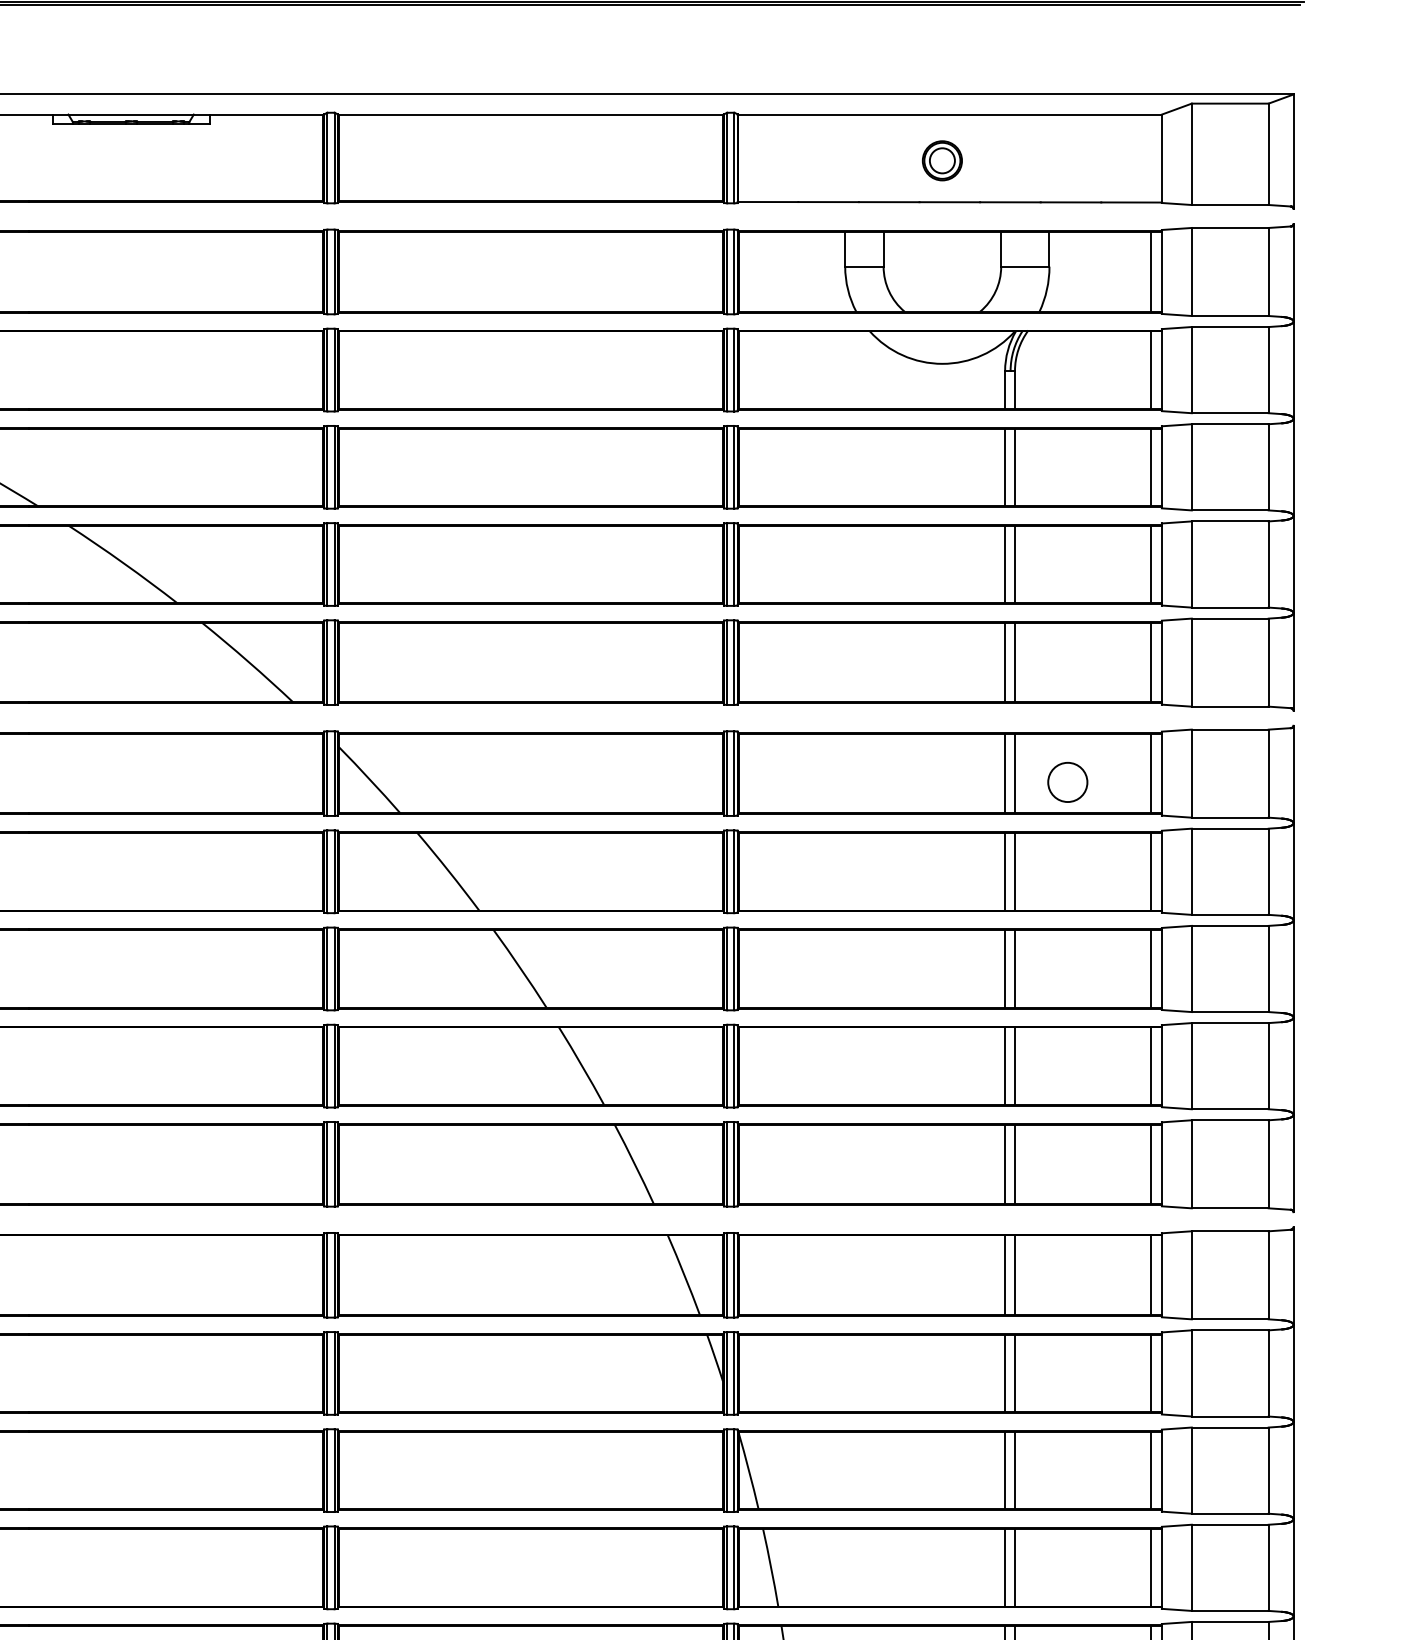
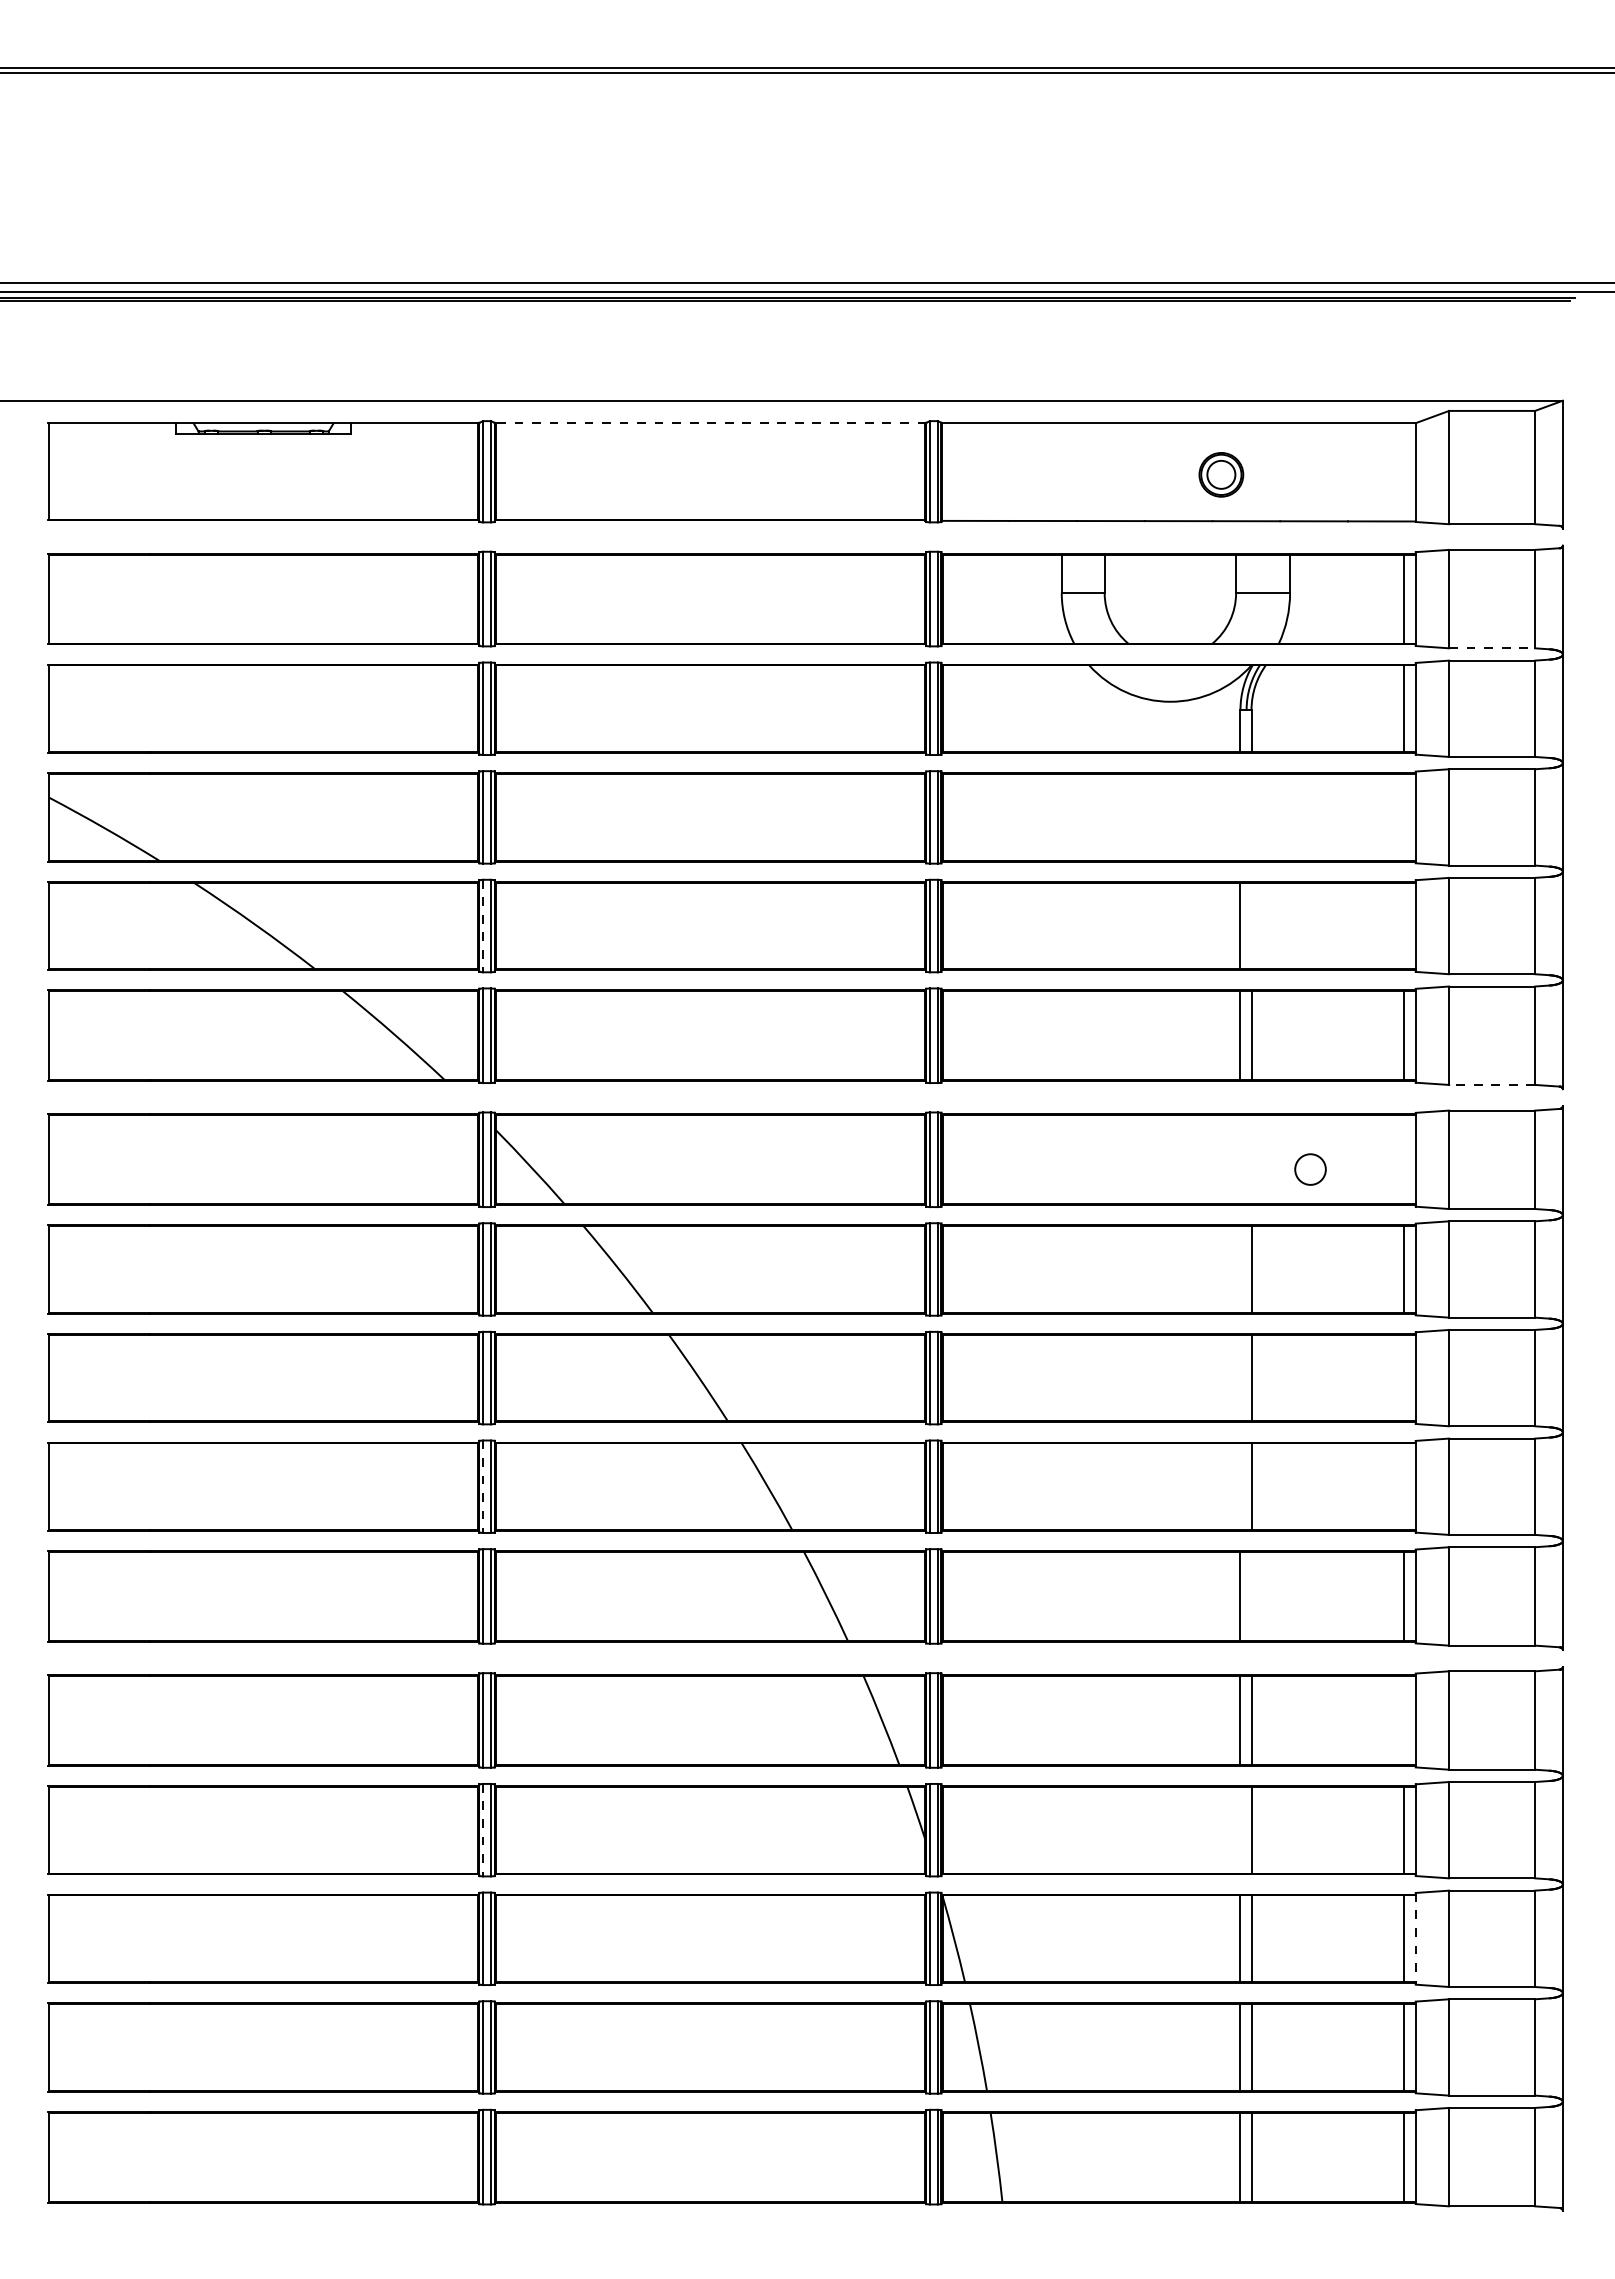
line: (530, 114) -> (710, 423), solid -> dashed
part: (942, 160) -> (1221, 474), moved
line: (1230, 316) -> (1492, 648), solid -> dashed
line: (1005, 467) -> (1240, 817), removed
line: (1014, 467) -> (1251, 817), removed
line: (1150, 467) -> (1403, 817), removed
line: (327, 564) -> (483, 926), solid -> dashed
line: (1014, 564) -> (1251, 925), removed
line: (1150, 564) -> (1403, 925), removed
line: (1230, 706) -> (1492, 1084), solid -> dashed
line: (1005, 773) -> (1240, 1159), removed
line: (1014, 773) -> (1251, 1159), removed
line: (1150, 773) -> (1403, 1159), removed
circle: (1067, 782) -> (1310, 1169), size x0.7
line: (1005, 871) -> (1240, 1269), removed
line: (1005, 968) -> (1240, 1377), removed
line: (1150, 968) -> (1403, 1377), removed
line: (1005, 1065) -> (1240, 1486), removed
line: (1150, 1065) -> (1403, 1486), removed
line: (327, 1066) -> (483, 1487), solid -> dashed
line: (1014, 1164) -> (1251, 1596), removed
line: (1150, 1275) -> (1403, 1720), removed
line: (1005, 1372) -> (1240, 1829), removed
line: (327, 1373) -> (483, 1830), solid -> dashed
line: (1161, 1470) -> (1415, 1938), solid -> dashed

